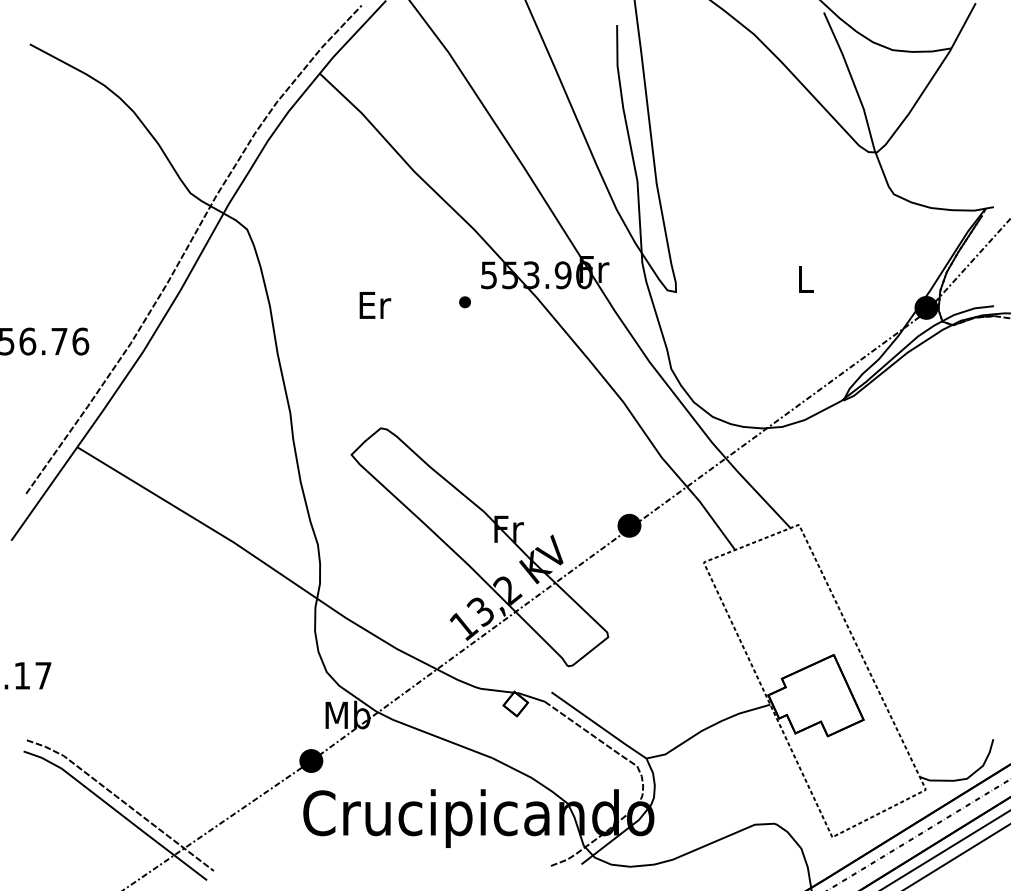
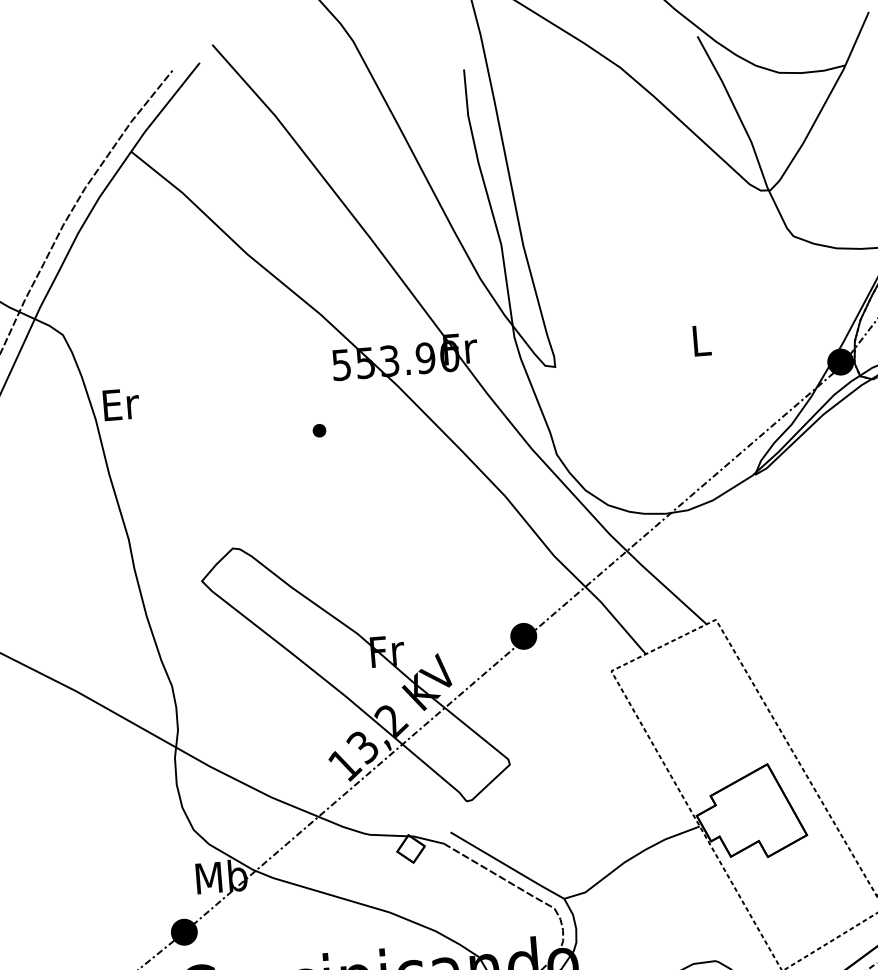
part: (464, 302) -> (318, 431), moved
text: (375, 305) -> (121, 404), moved

